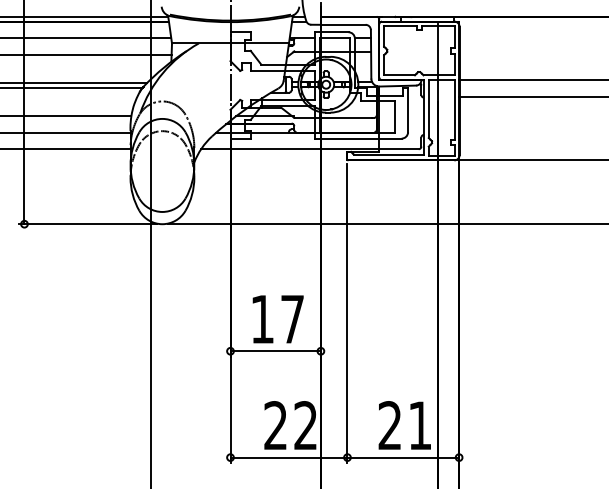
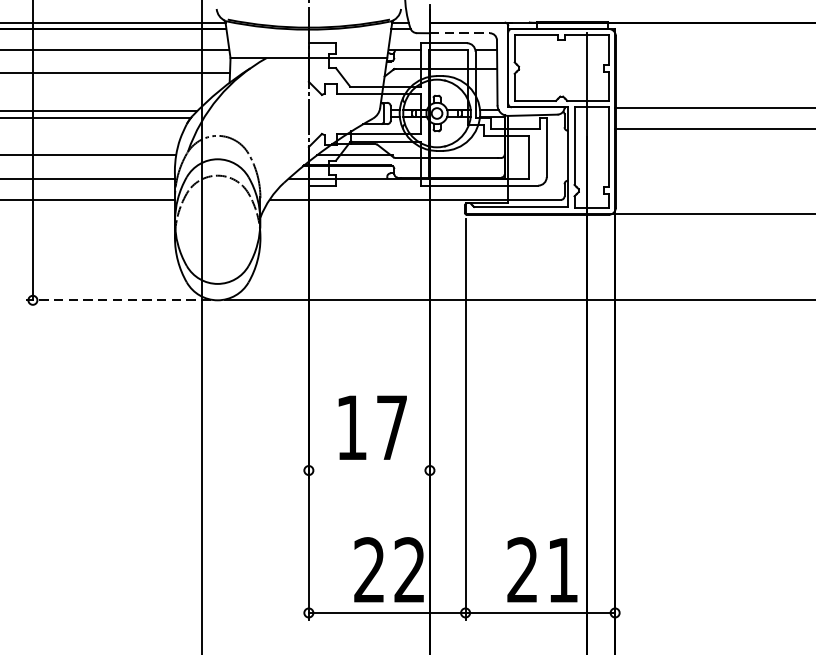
line: (343, 24) -> (460, 32), solid -> dashed
line: (88, 224) -> (118, 300), solid -> dashed
line: (275, 351) -> (369, 470), removed

